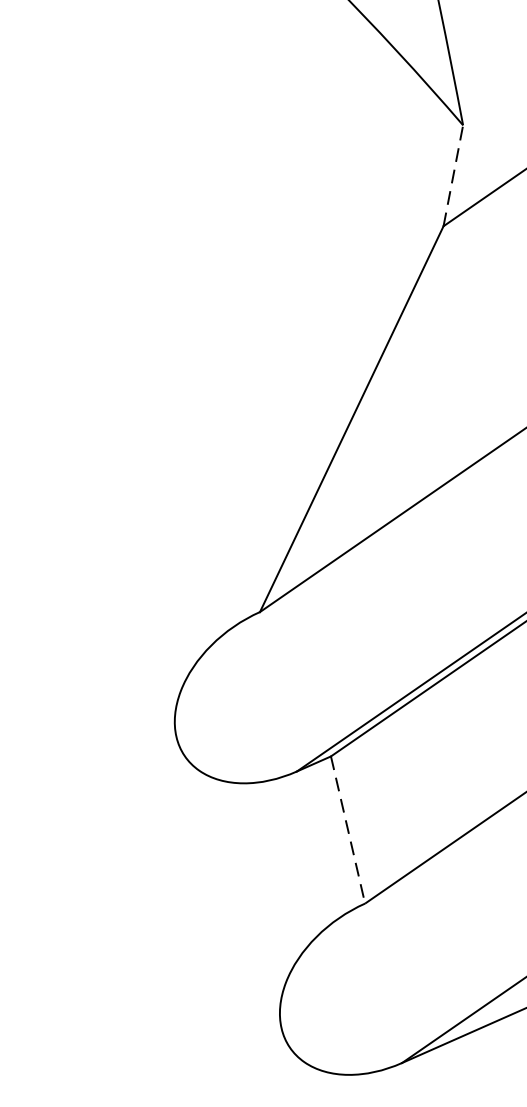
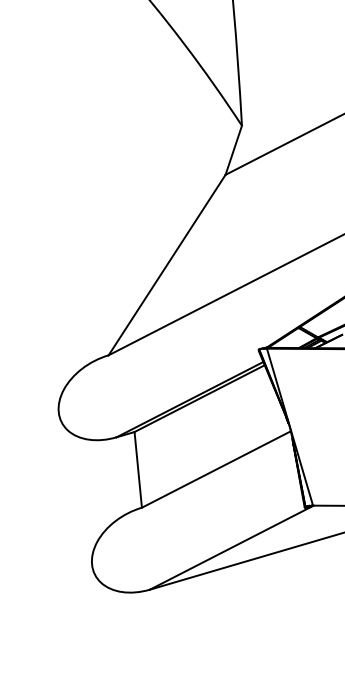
line: (452, 176) -> (233, 150), dashed -> solid
line: (348, 831) -> (138, 470), dashed -> solid

